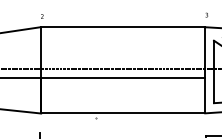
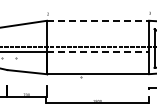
line: (123, 26) -> (98, 20), solid -> dashed
line: (123, 78) -> (98, 52), solid -> dashed

